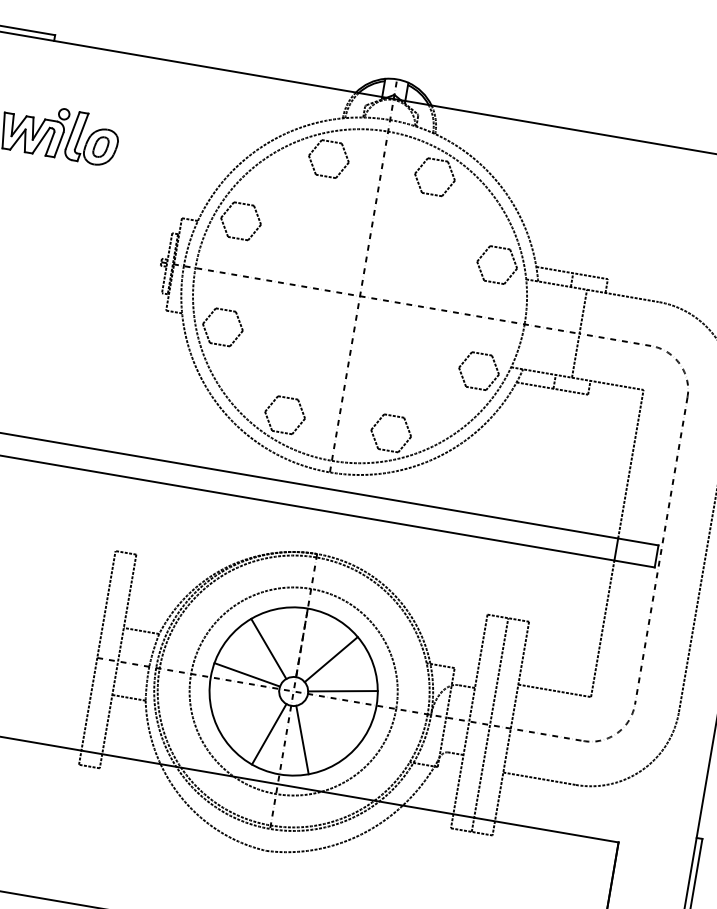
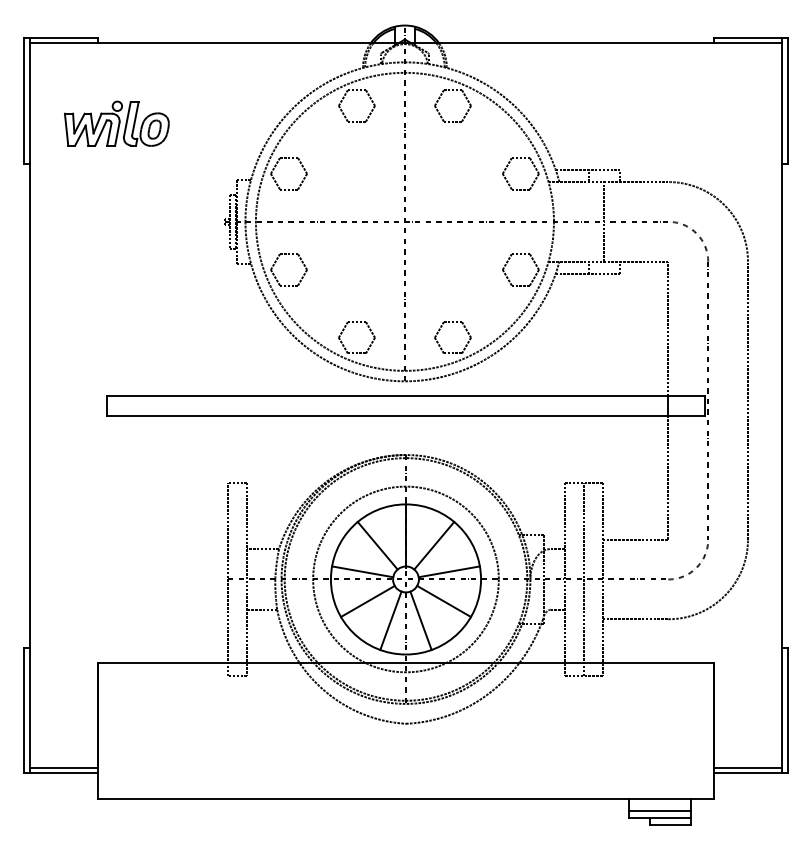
line: (301, 641) -> (405, 534), dashed -> solid
line: (246, 708) -> (367, 601), added
line: (330, 722) -> (443, 601), added

